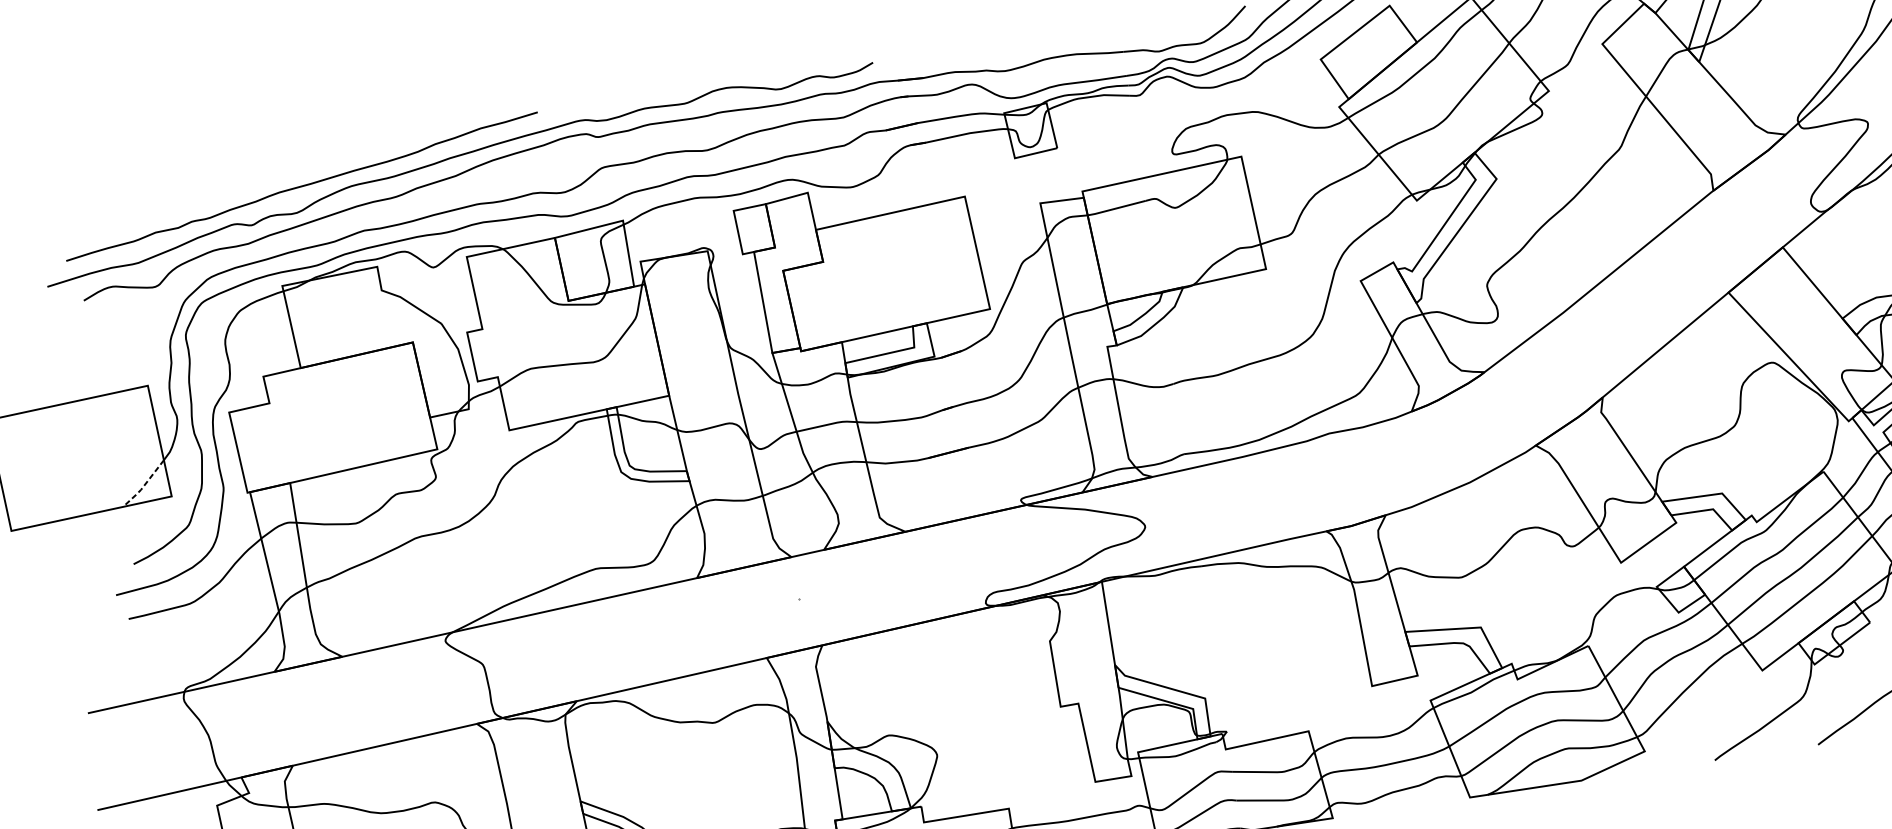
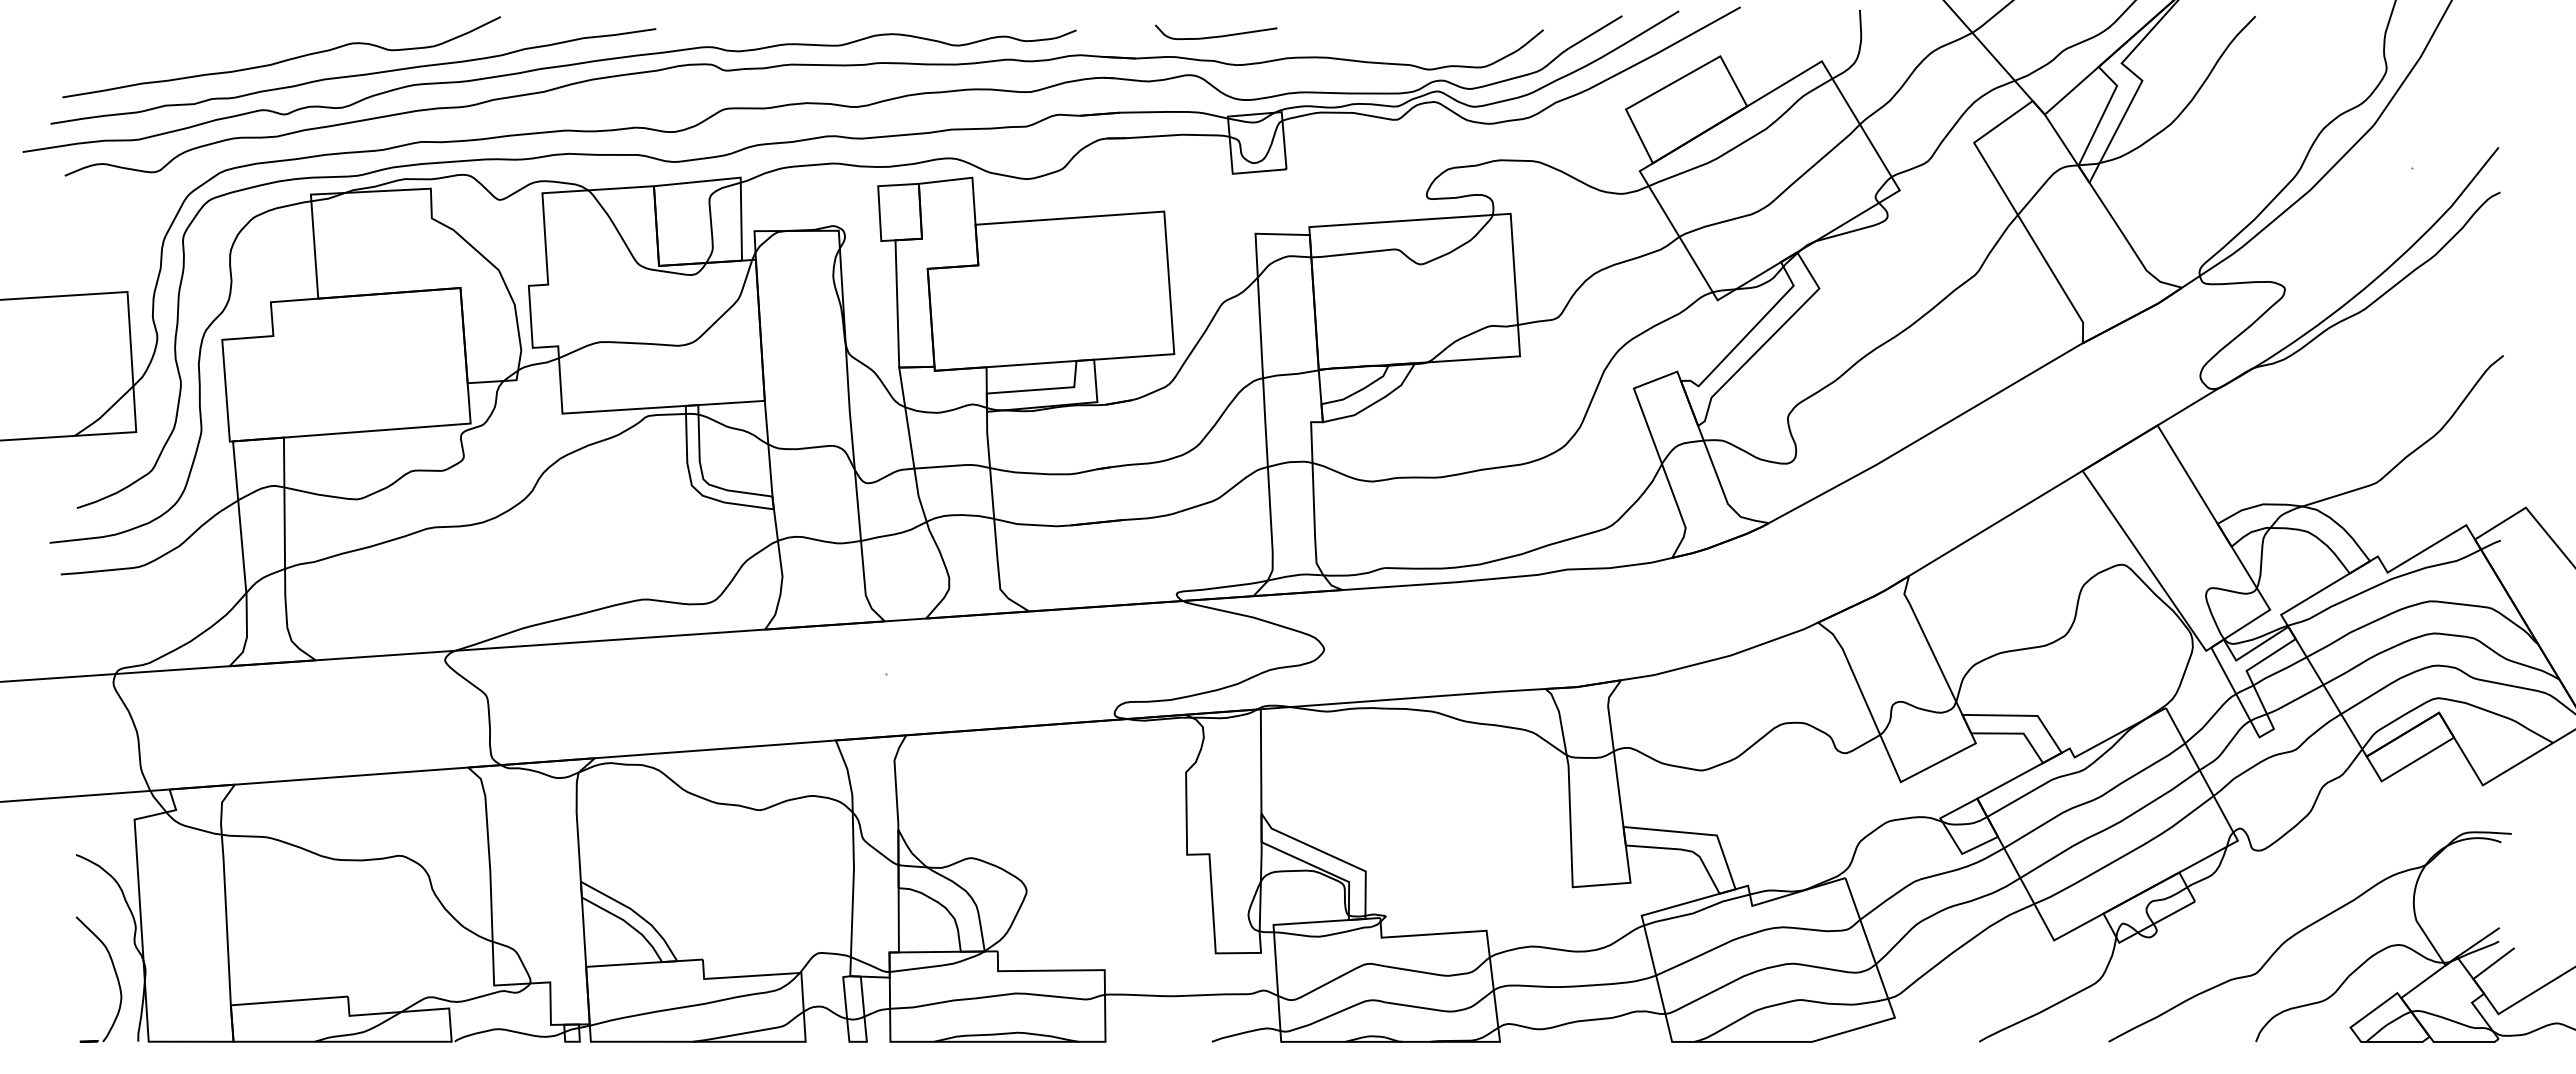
curve: (986, 49) -> (1218, 35), added
curve: (242, 182) -> (281, 60), added
line: (144, 486) -> (104, 414), dashed -> solid

